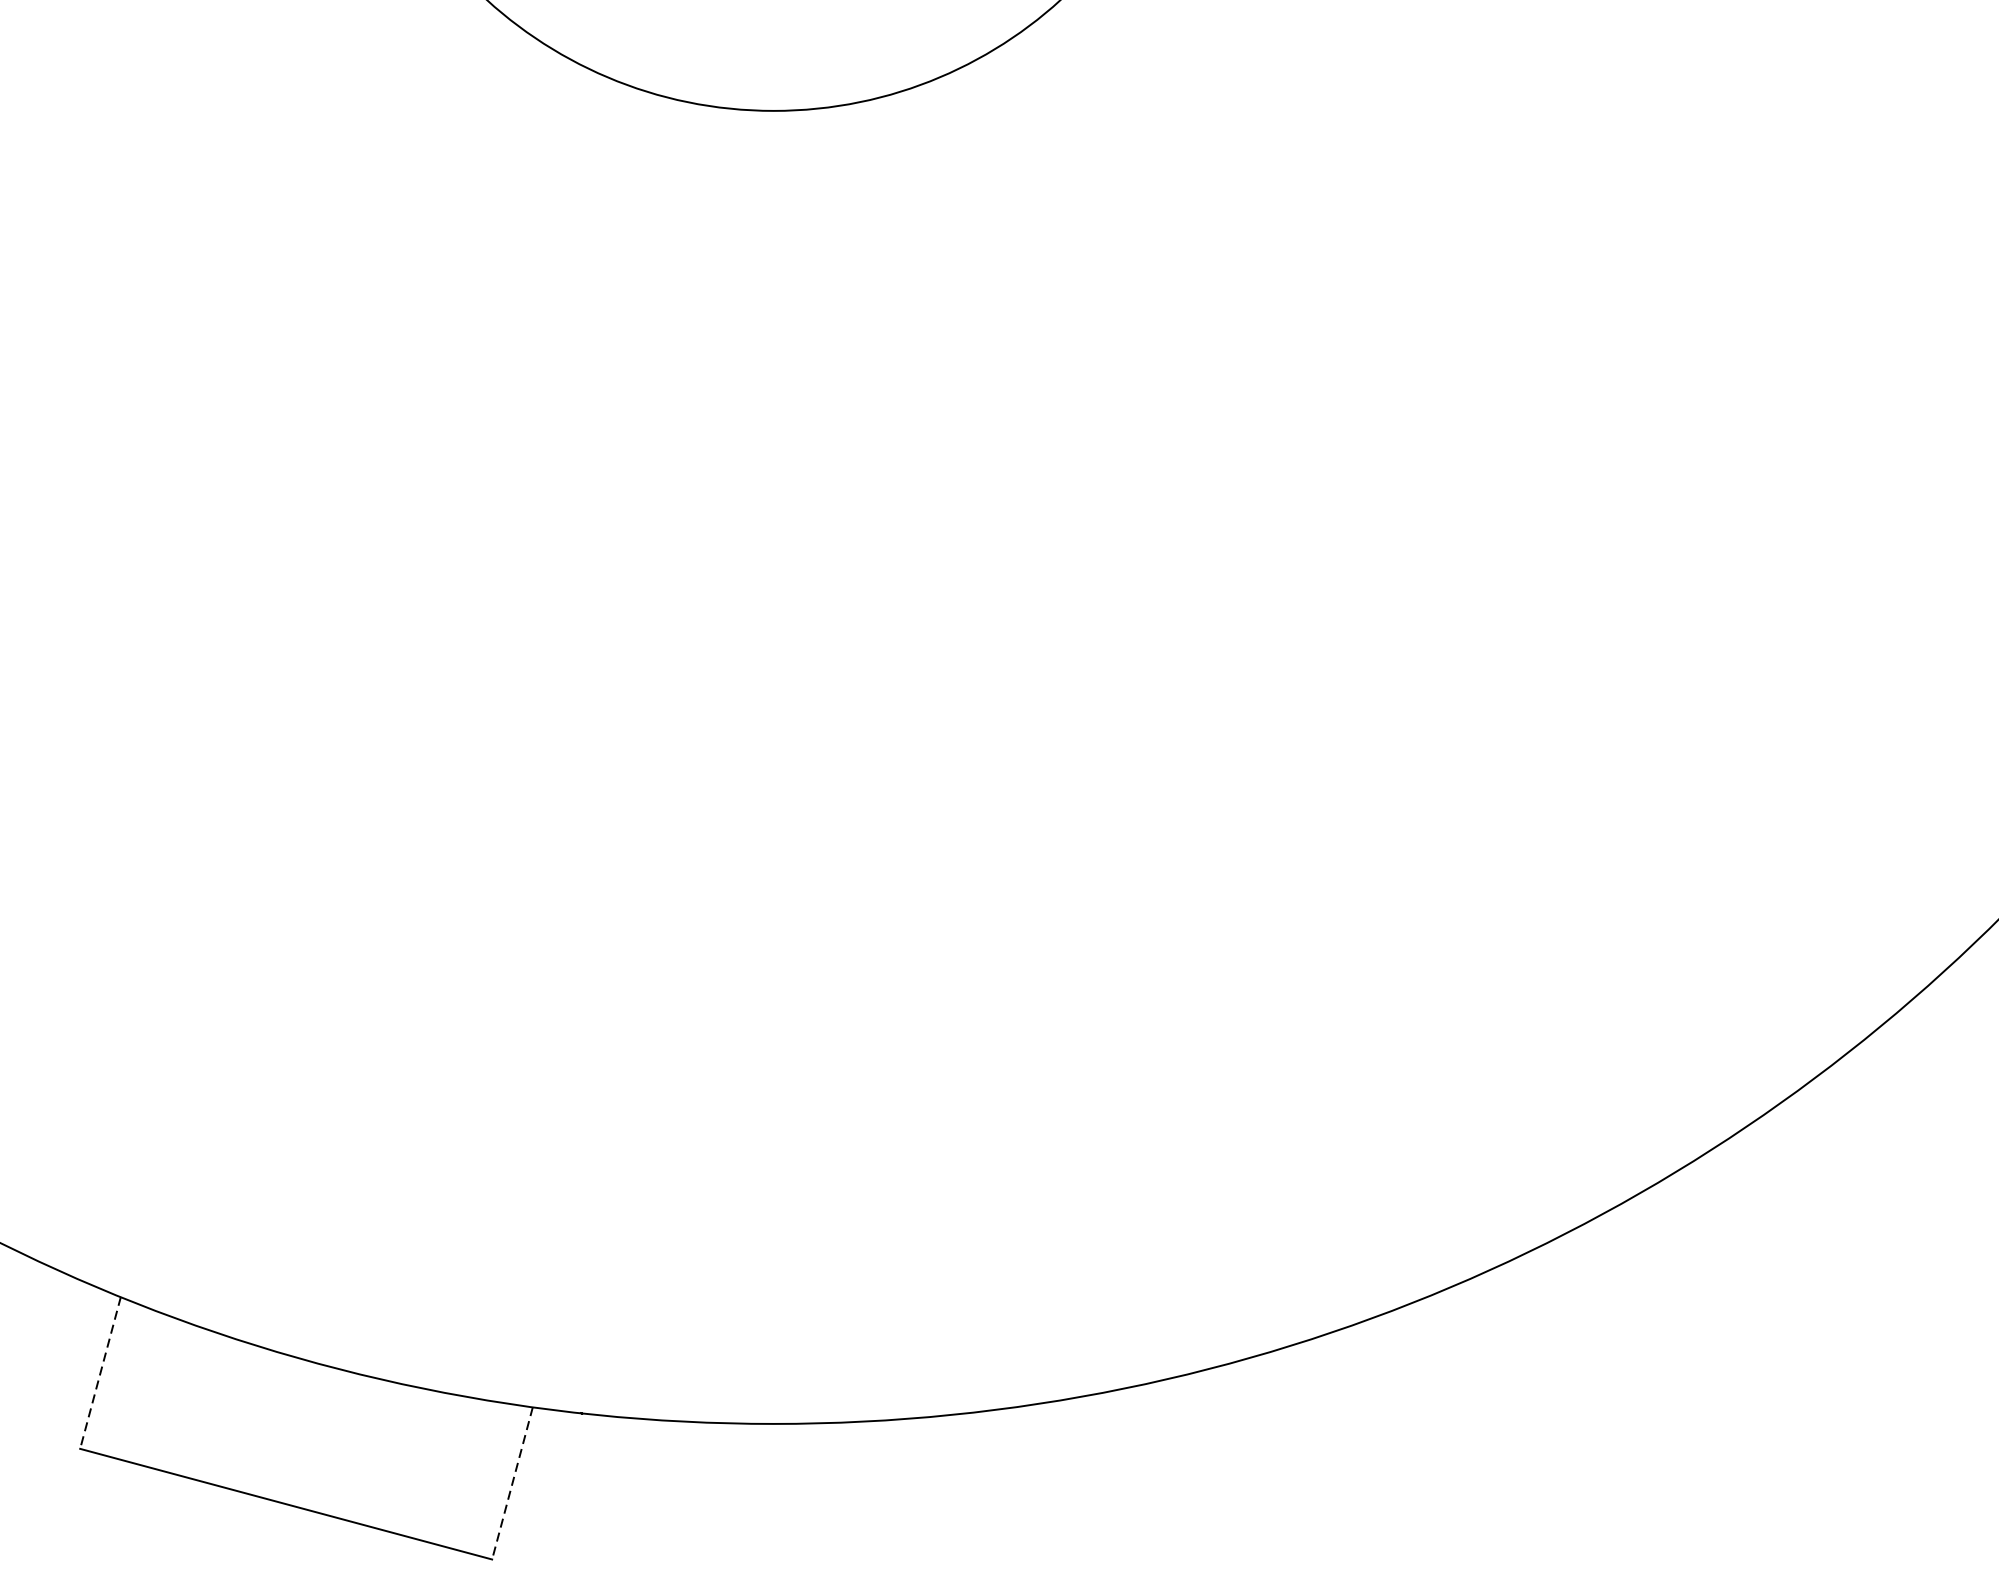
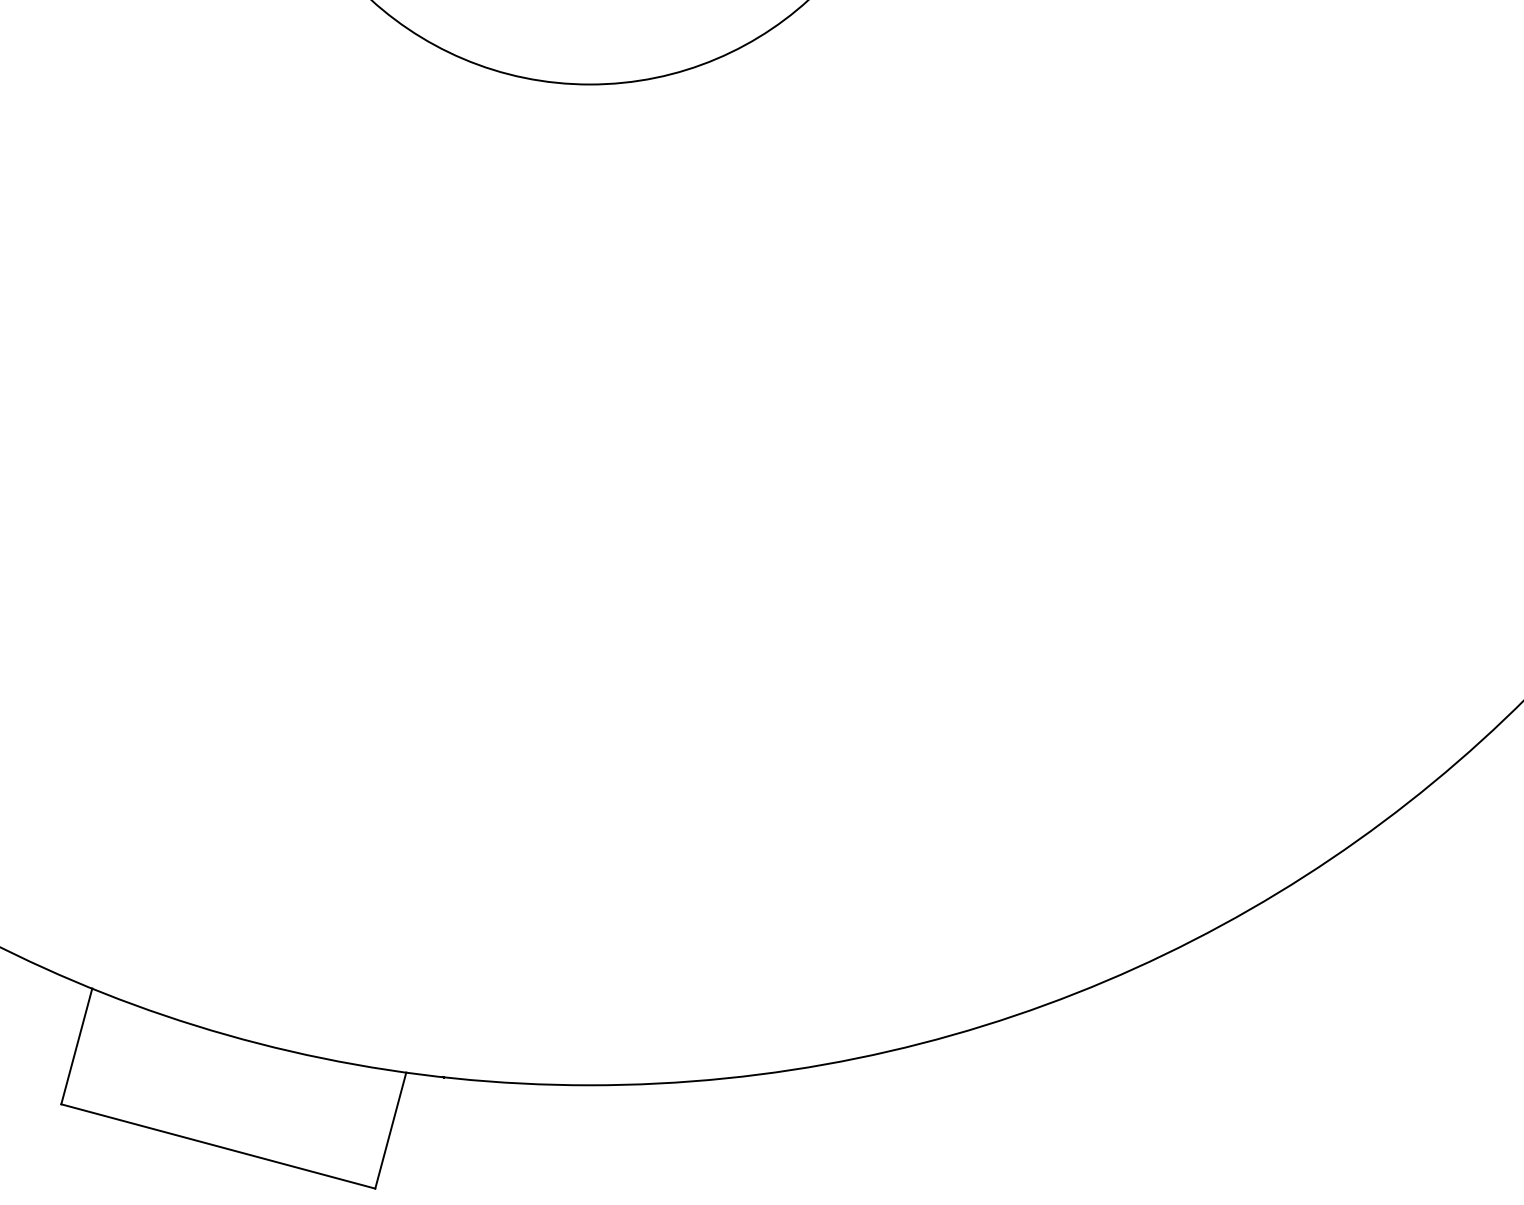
line: (100, 1373) -> (76, 1046), dashed -> solid
line: (512, 1484) -> (390, 1131), dashed -> solid

